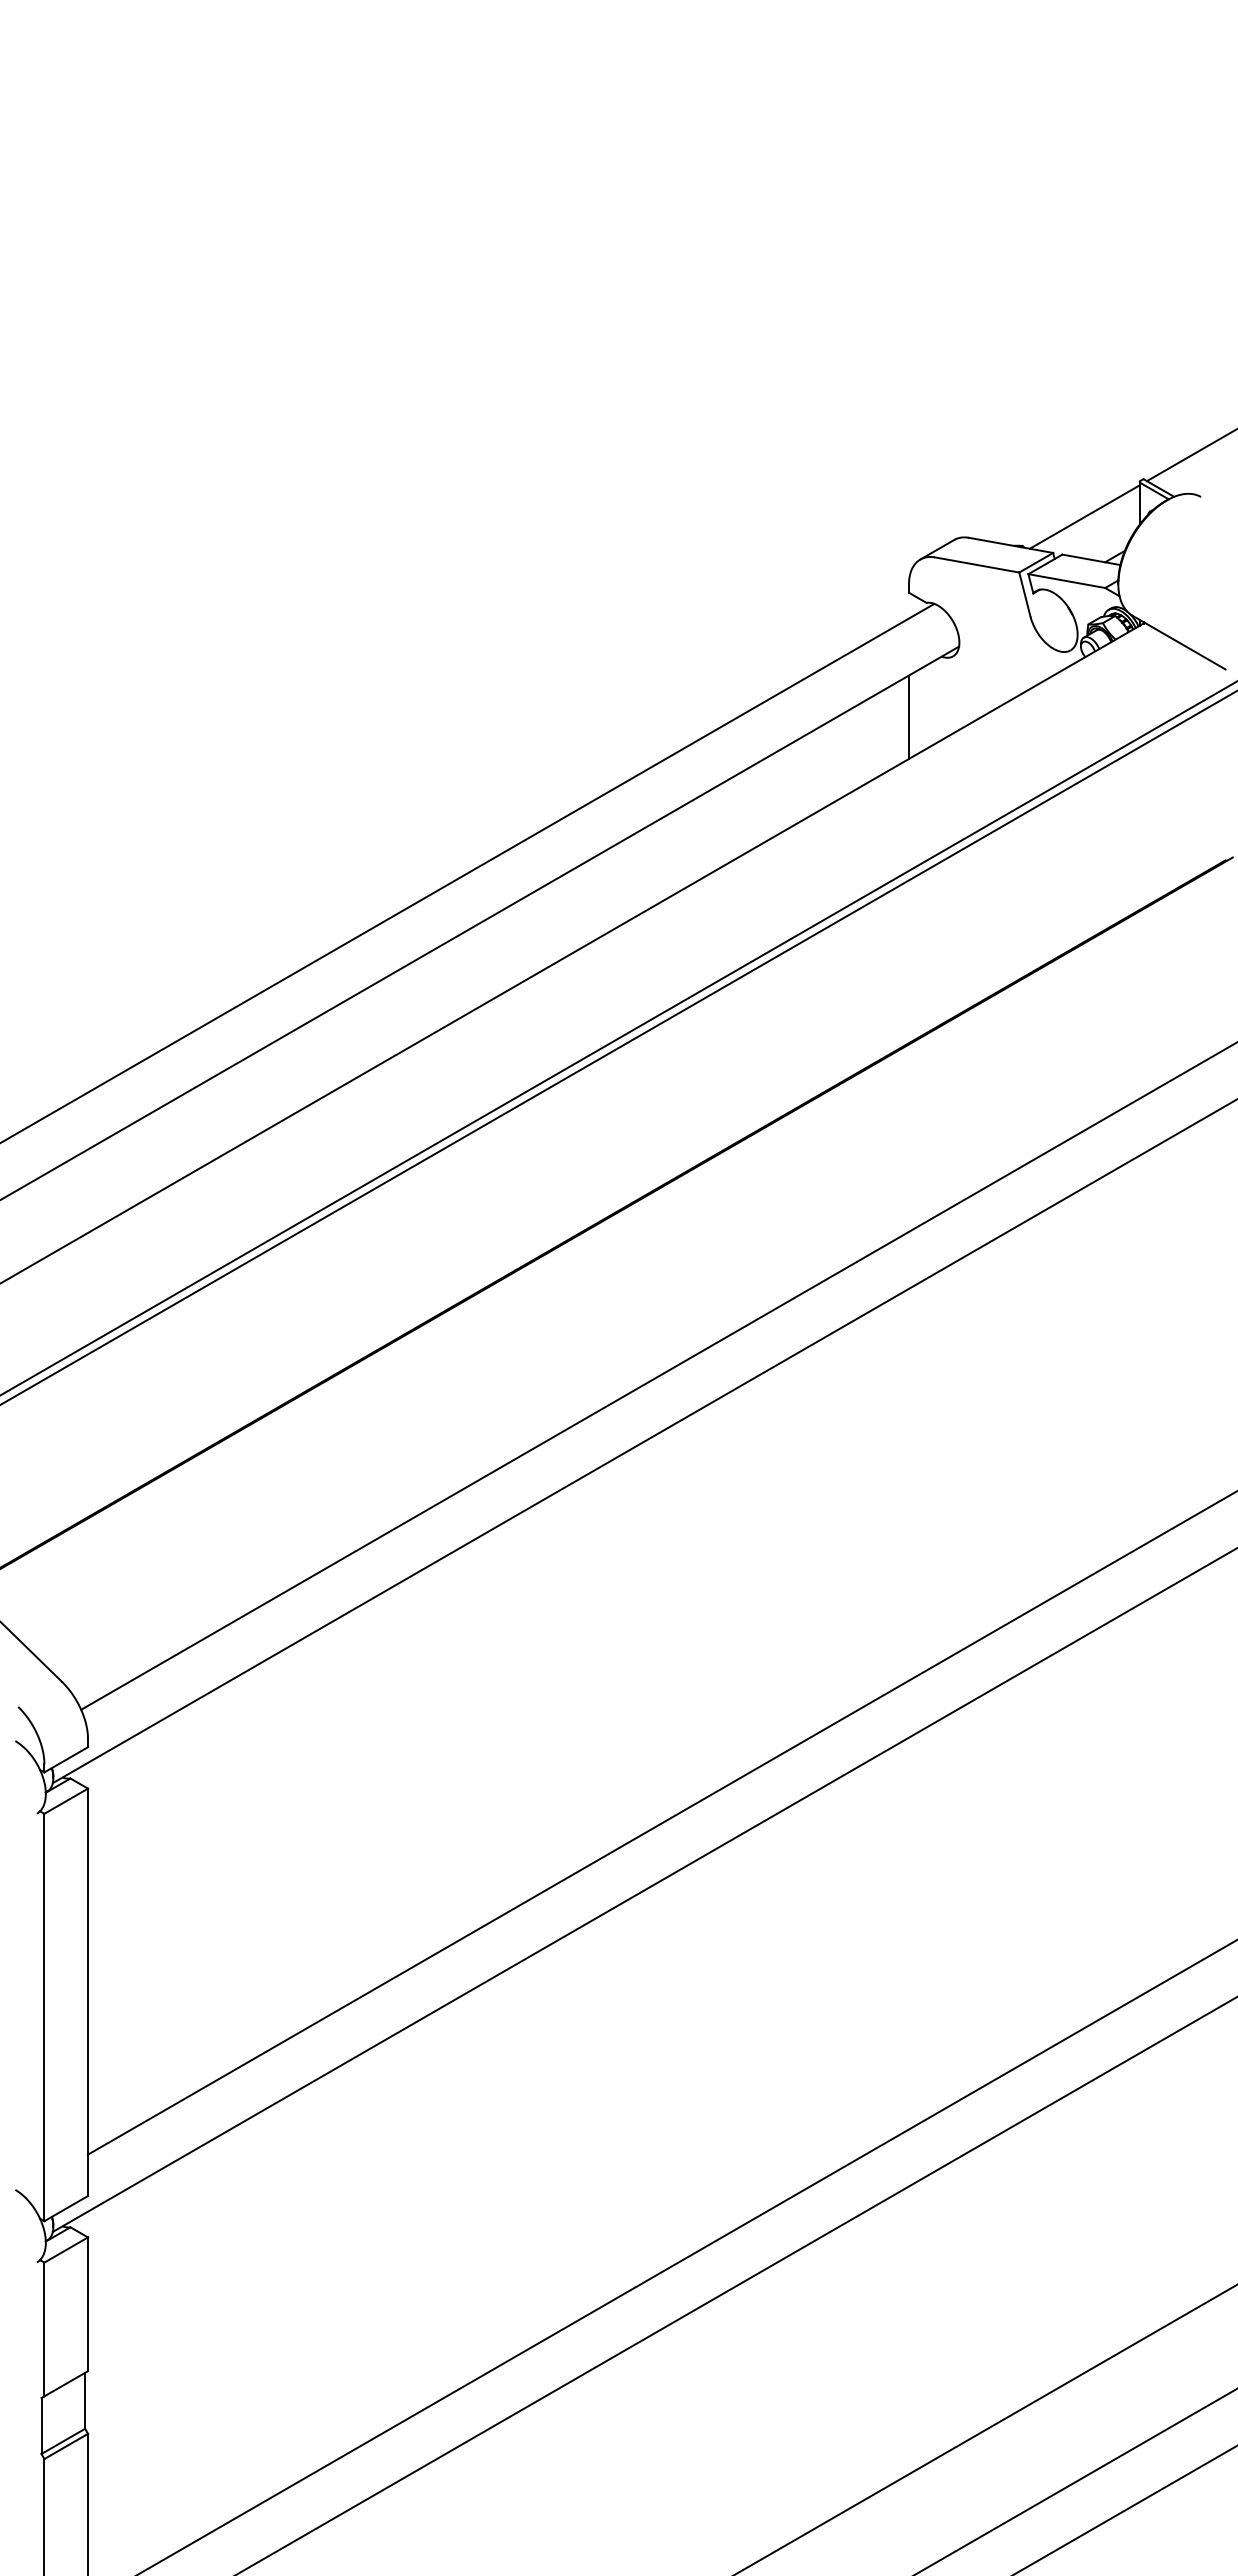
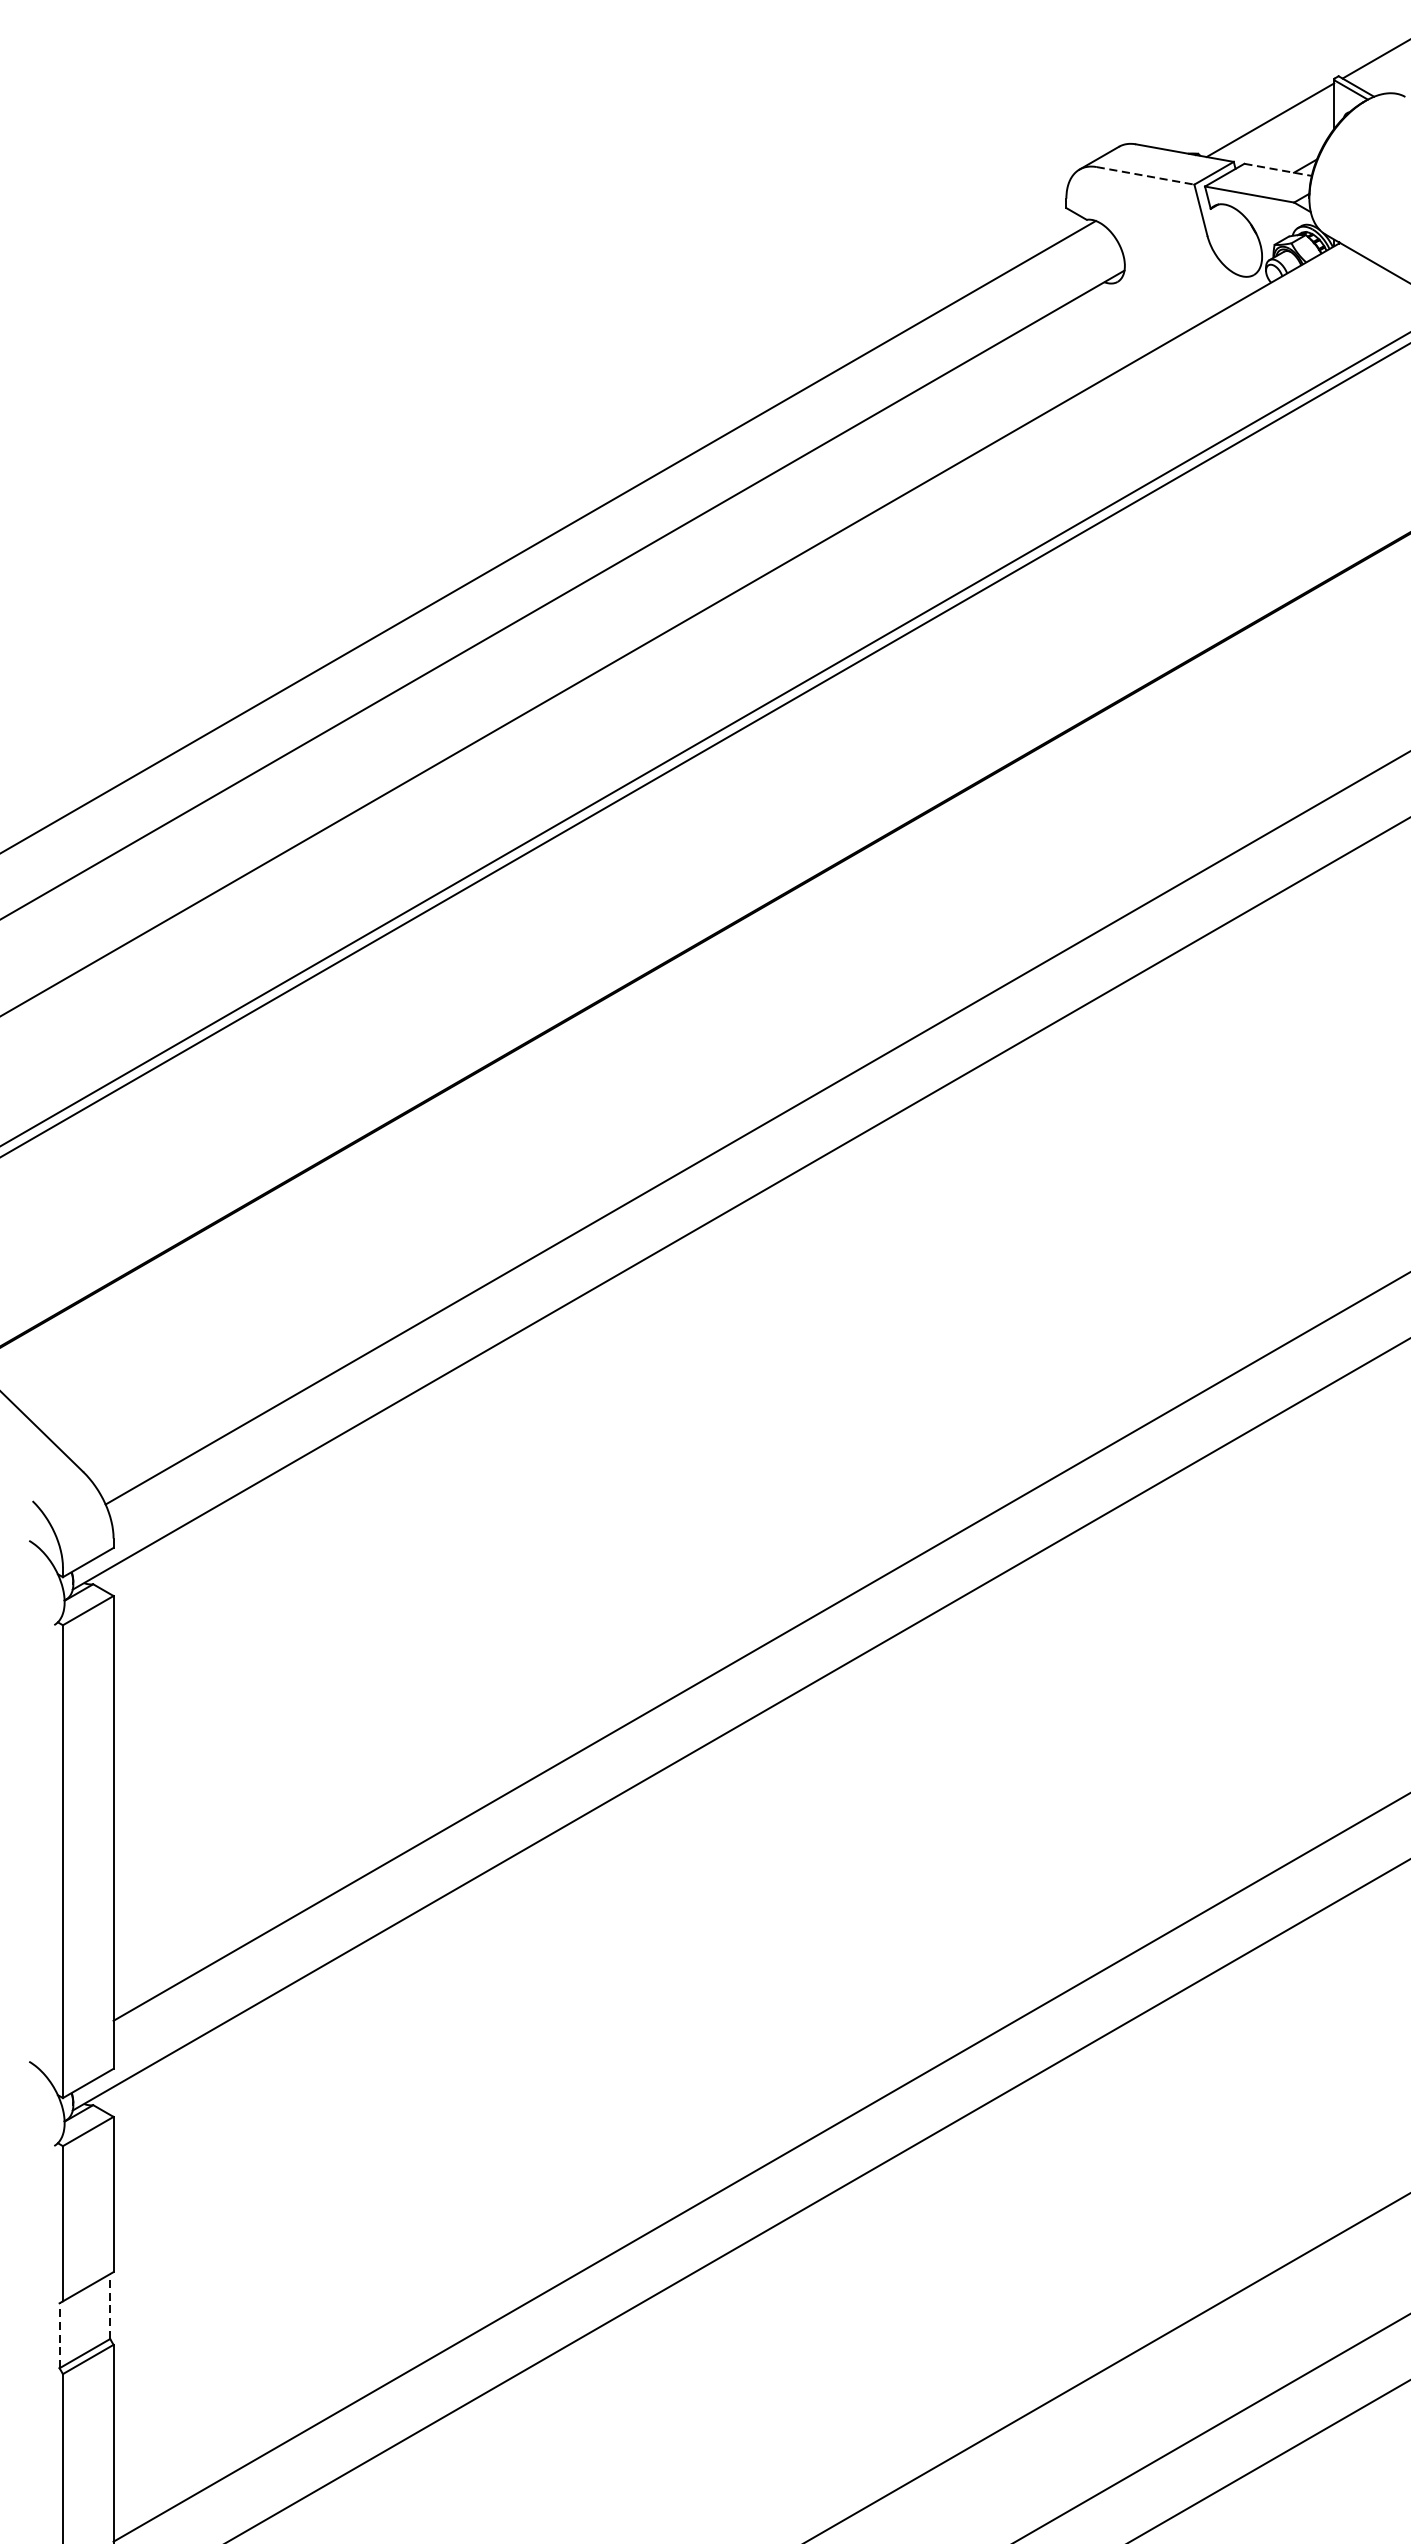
line: (1091, 559) -> (1278, 169), solid -> dashed
line: (977, 564) -> (1145, 175), solid -> dashed
line: (908, 716) -> (1065, 351), removed
line: (85, 2400) -> (110, 2306), solid -> dashed
line: (41, 2426) -> (59, 2336), solid -> dashed

